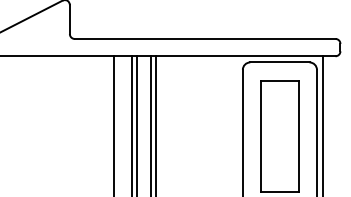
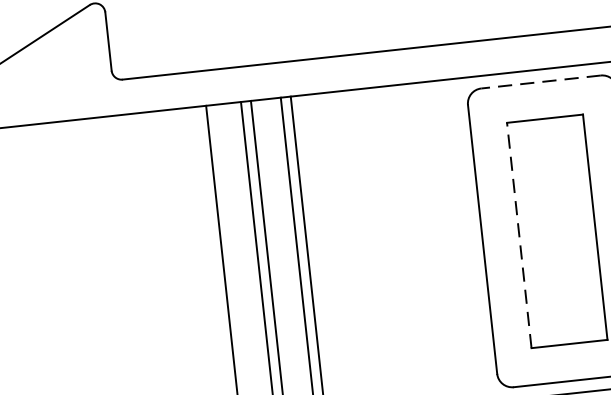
line: (279, 62) -> (540, 82), solid -> dashed
line: (261, 136) -> (520, 235), solid -> dashed

